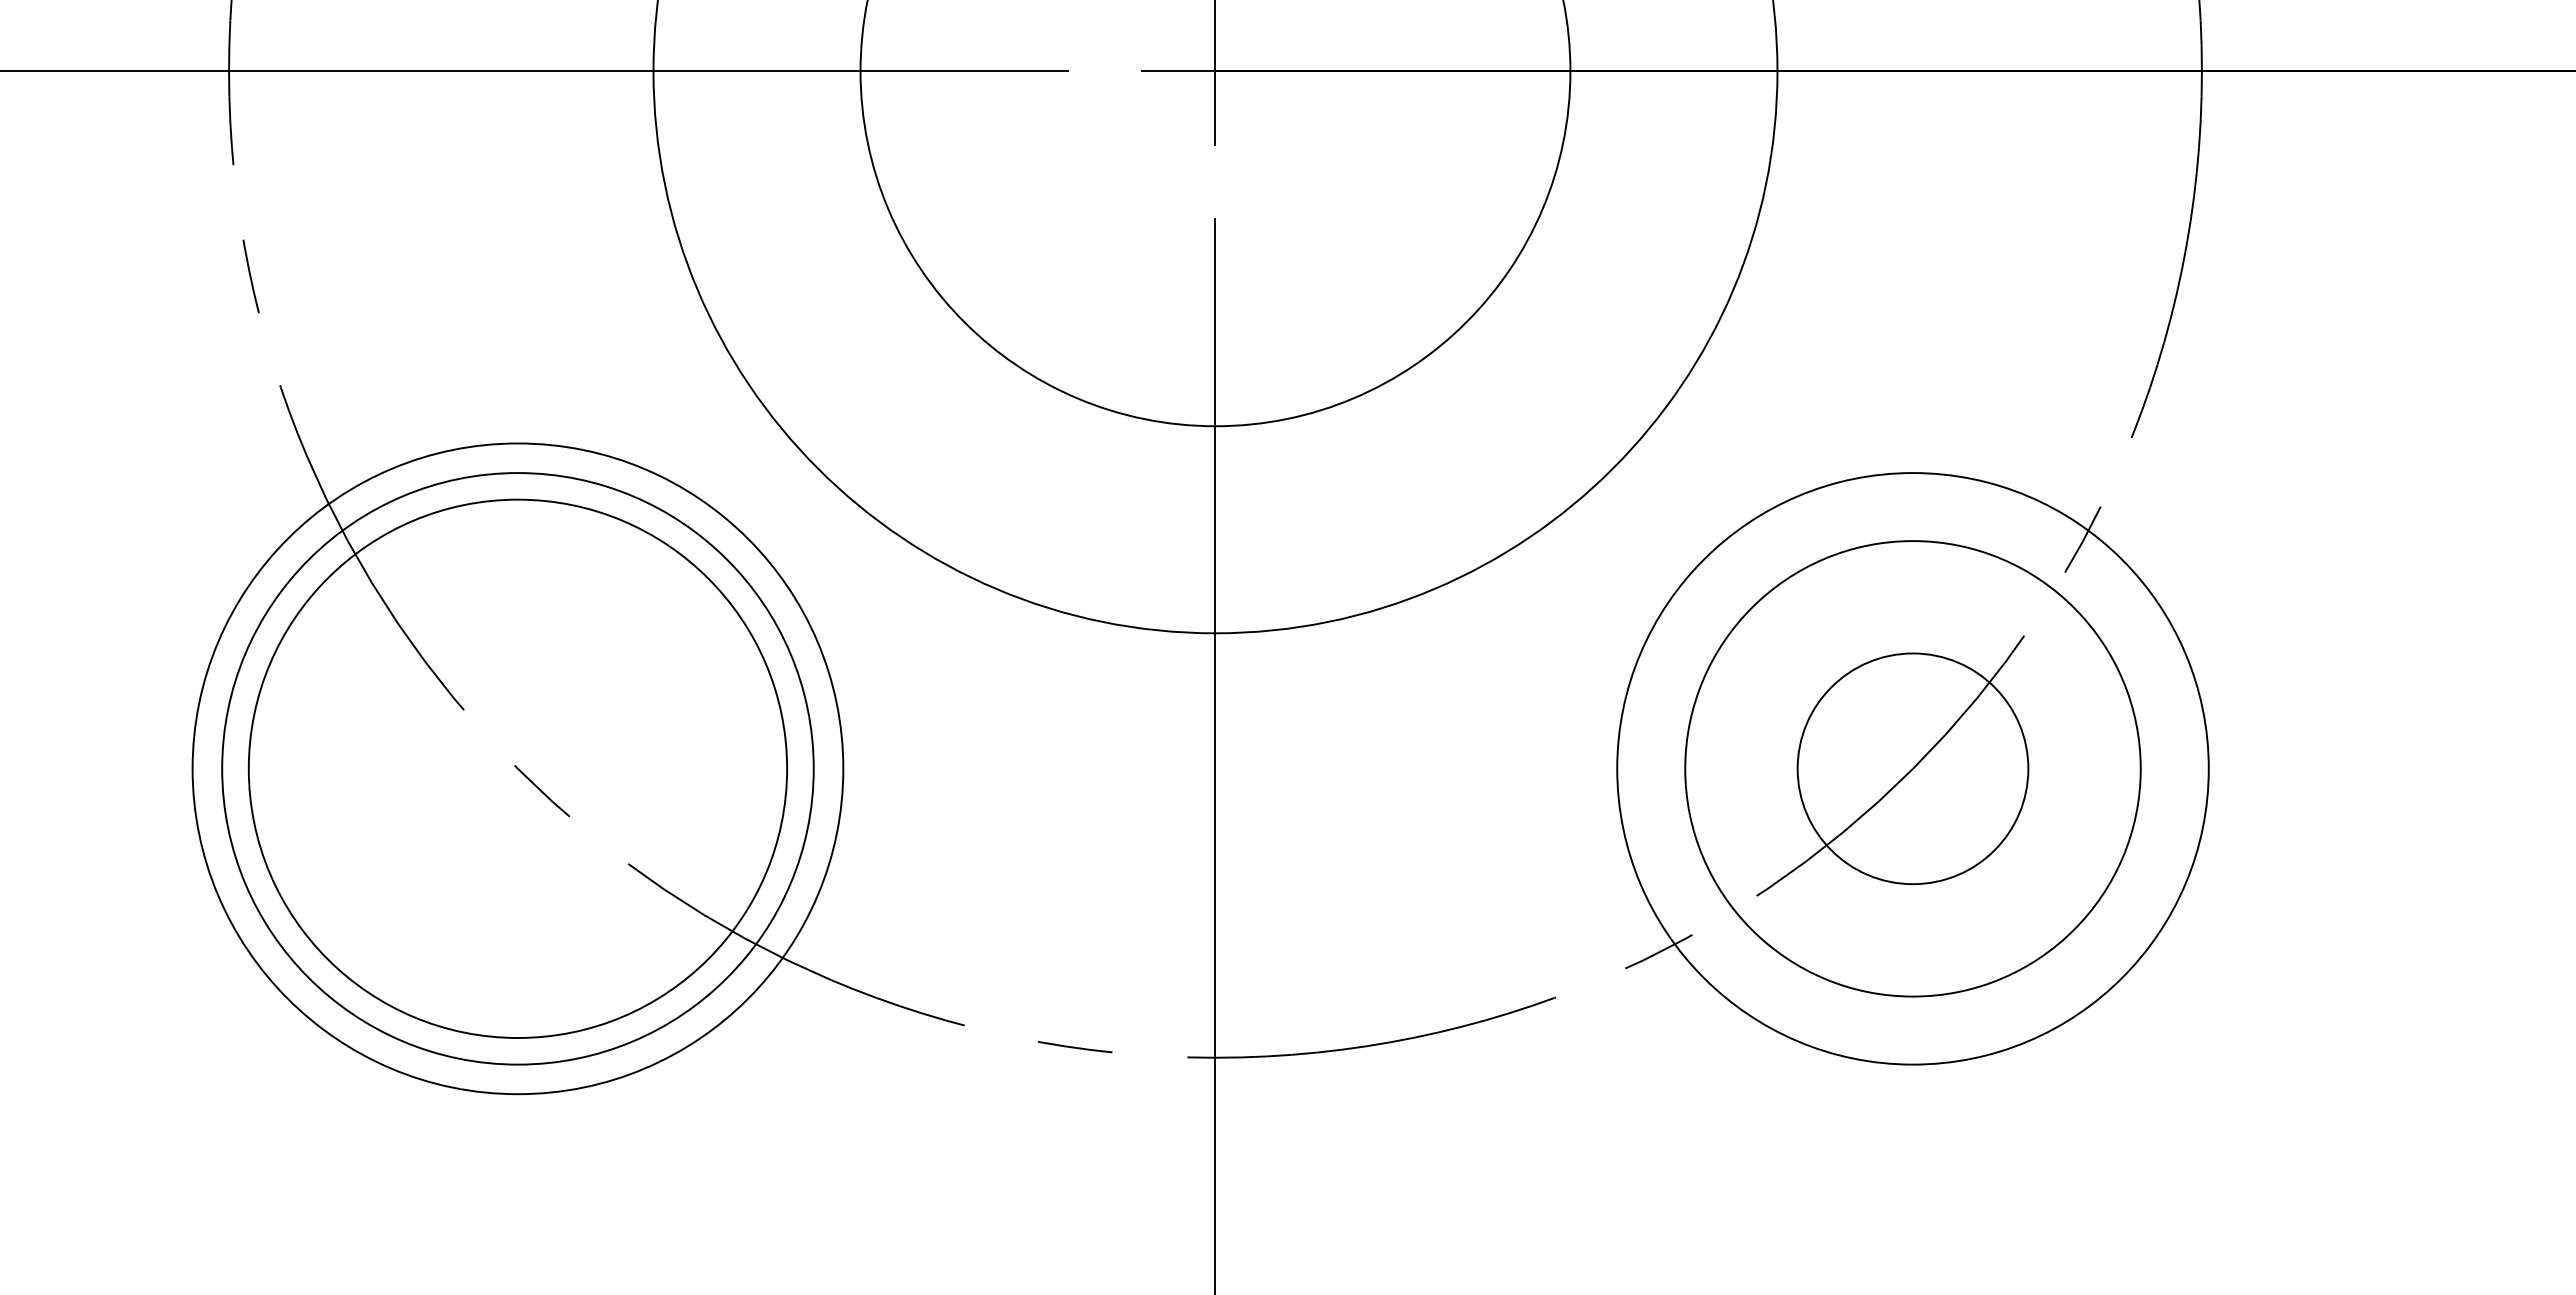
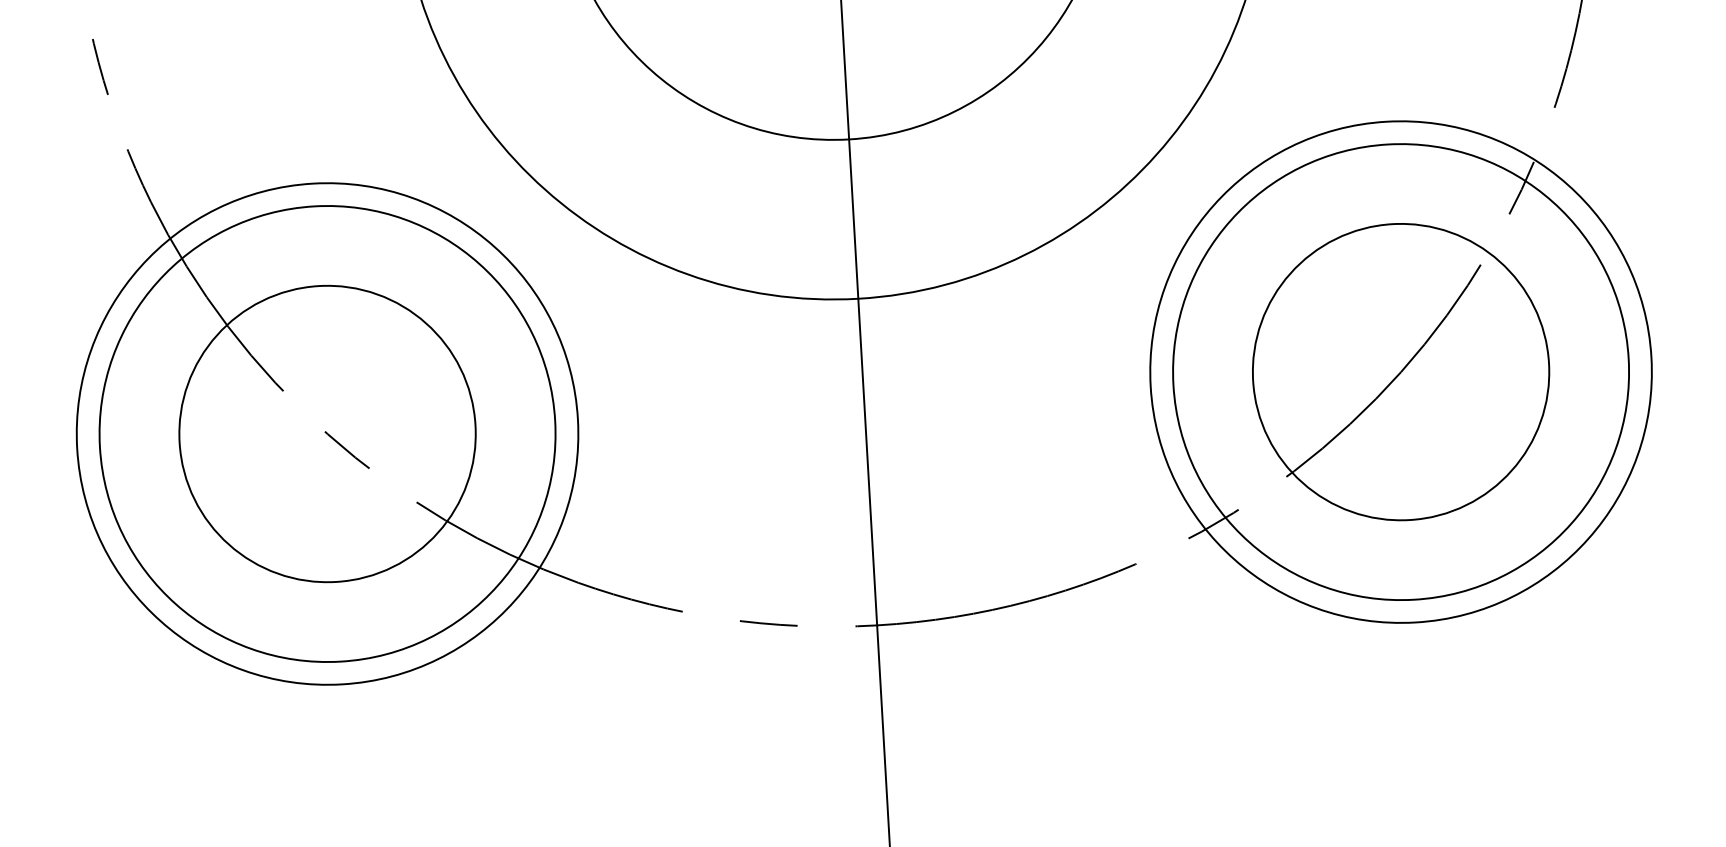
circle: (517, 768) -> (327, 433), size x0.71
circle: (1912, 768) -> (1400, 371), size x1.43
circle: (1912, 768) -> (1400, 371), size x1.67

